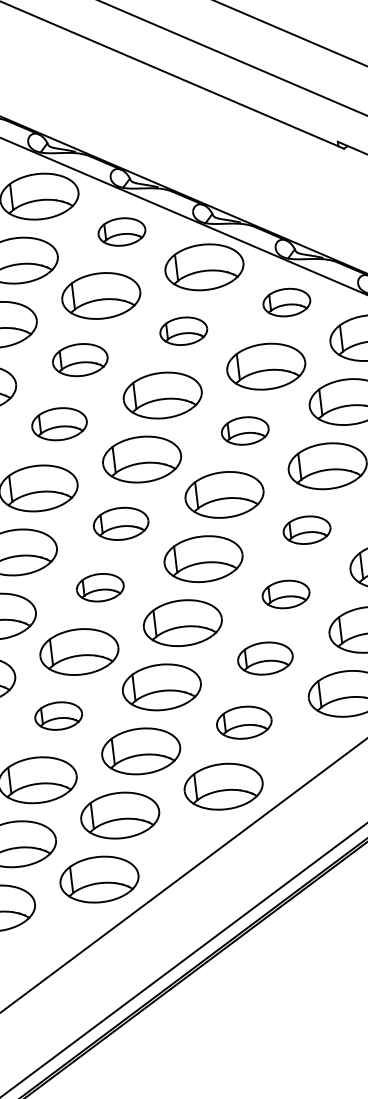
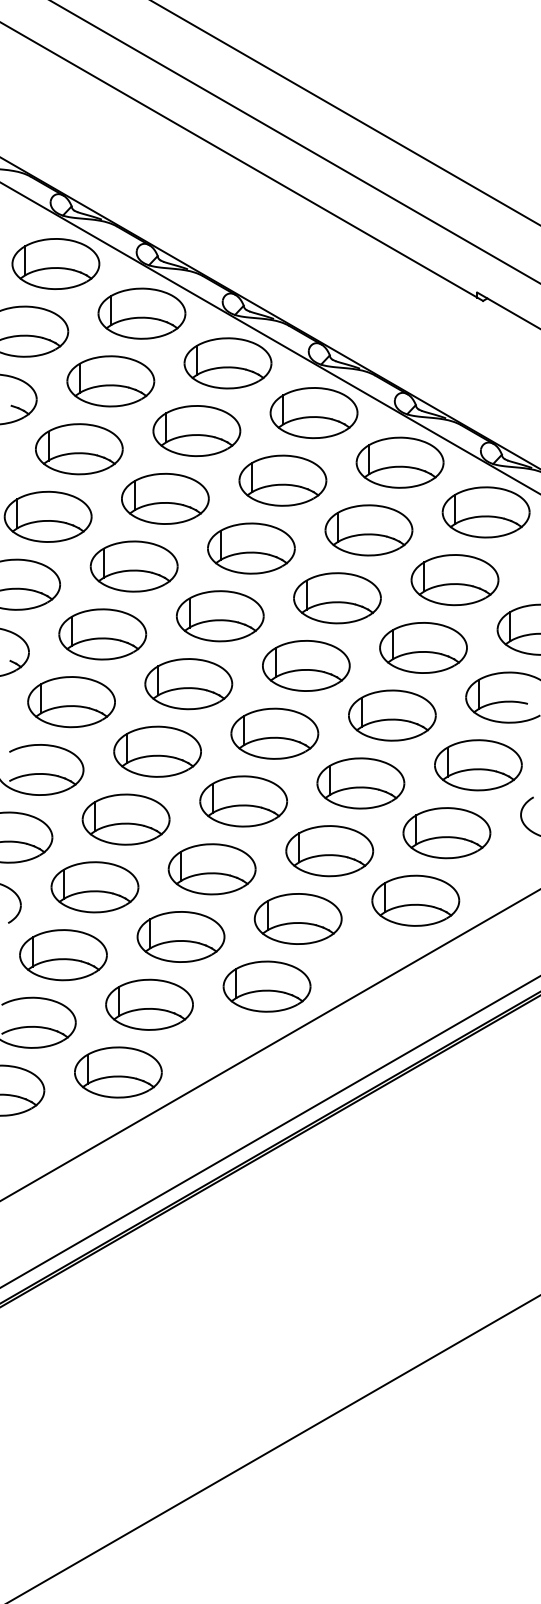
part: (121, 232) -> (227, 363), size x1.67
part: (286, 302) -> (399, 462), size x1.67
part: (183, 331) -> (282, 480), size x1.67
part: (80, 359) -> (165, 498), size x1.43
part: (58, 424) -> (133, 566), size x1.43
part: (245, 431) -> (337, 598), size x1.67
part: (120, 524) -> (188, 684), size x1.43
part: (307, 530) -> (392, 715), size x1.67
part: (100, 587) -> (157, 751), size x1.67
part: (285, 594) -> (360, 783), size x1.67
part: (265, 658) -> (329, 851), size x1.43
part: (58, 716) -> (94, 887), size x1.67
part: (243, 722) -> (297, 918), size x1.43

